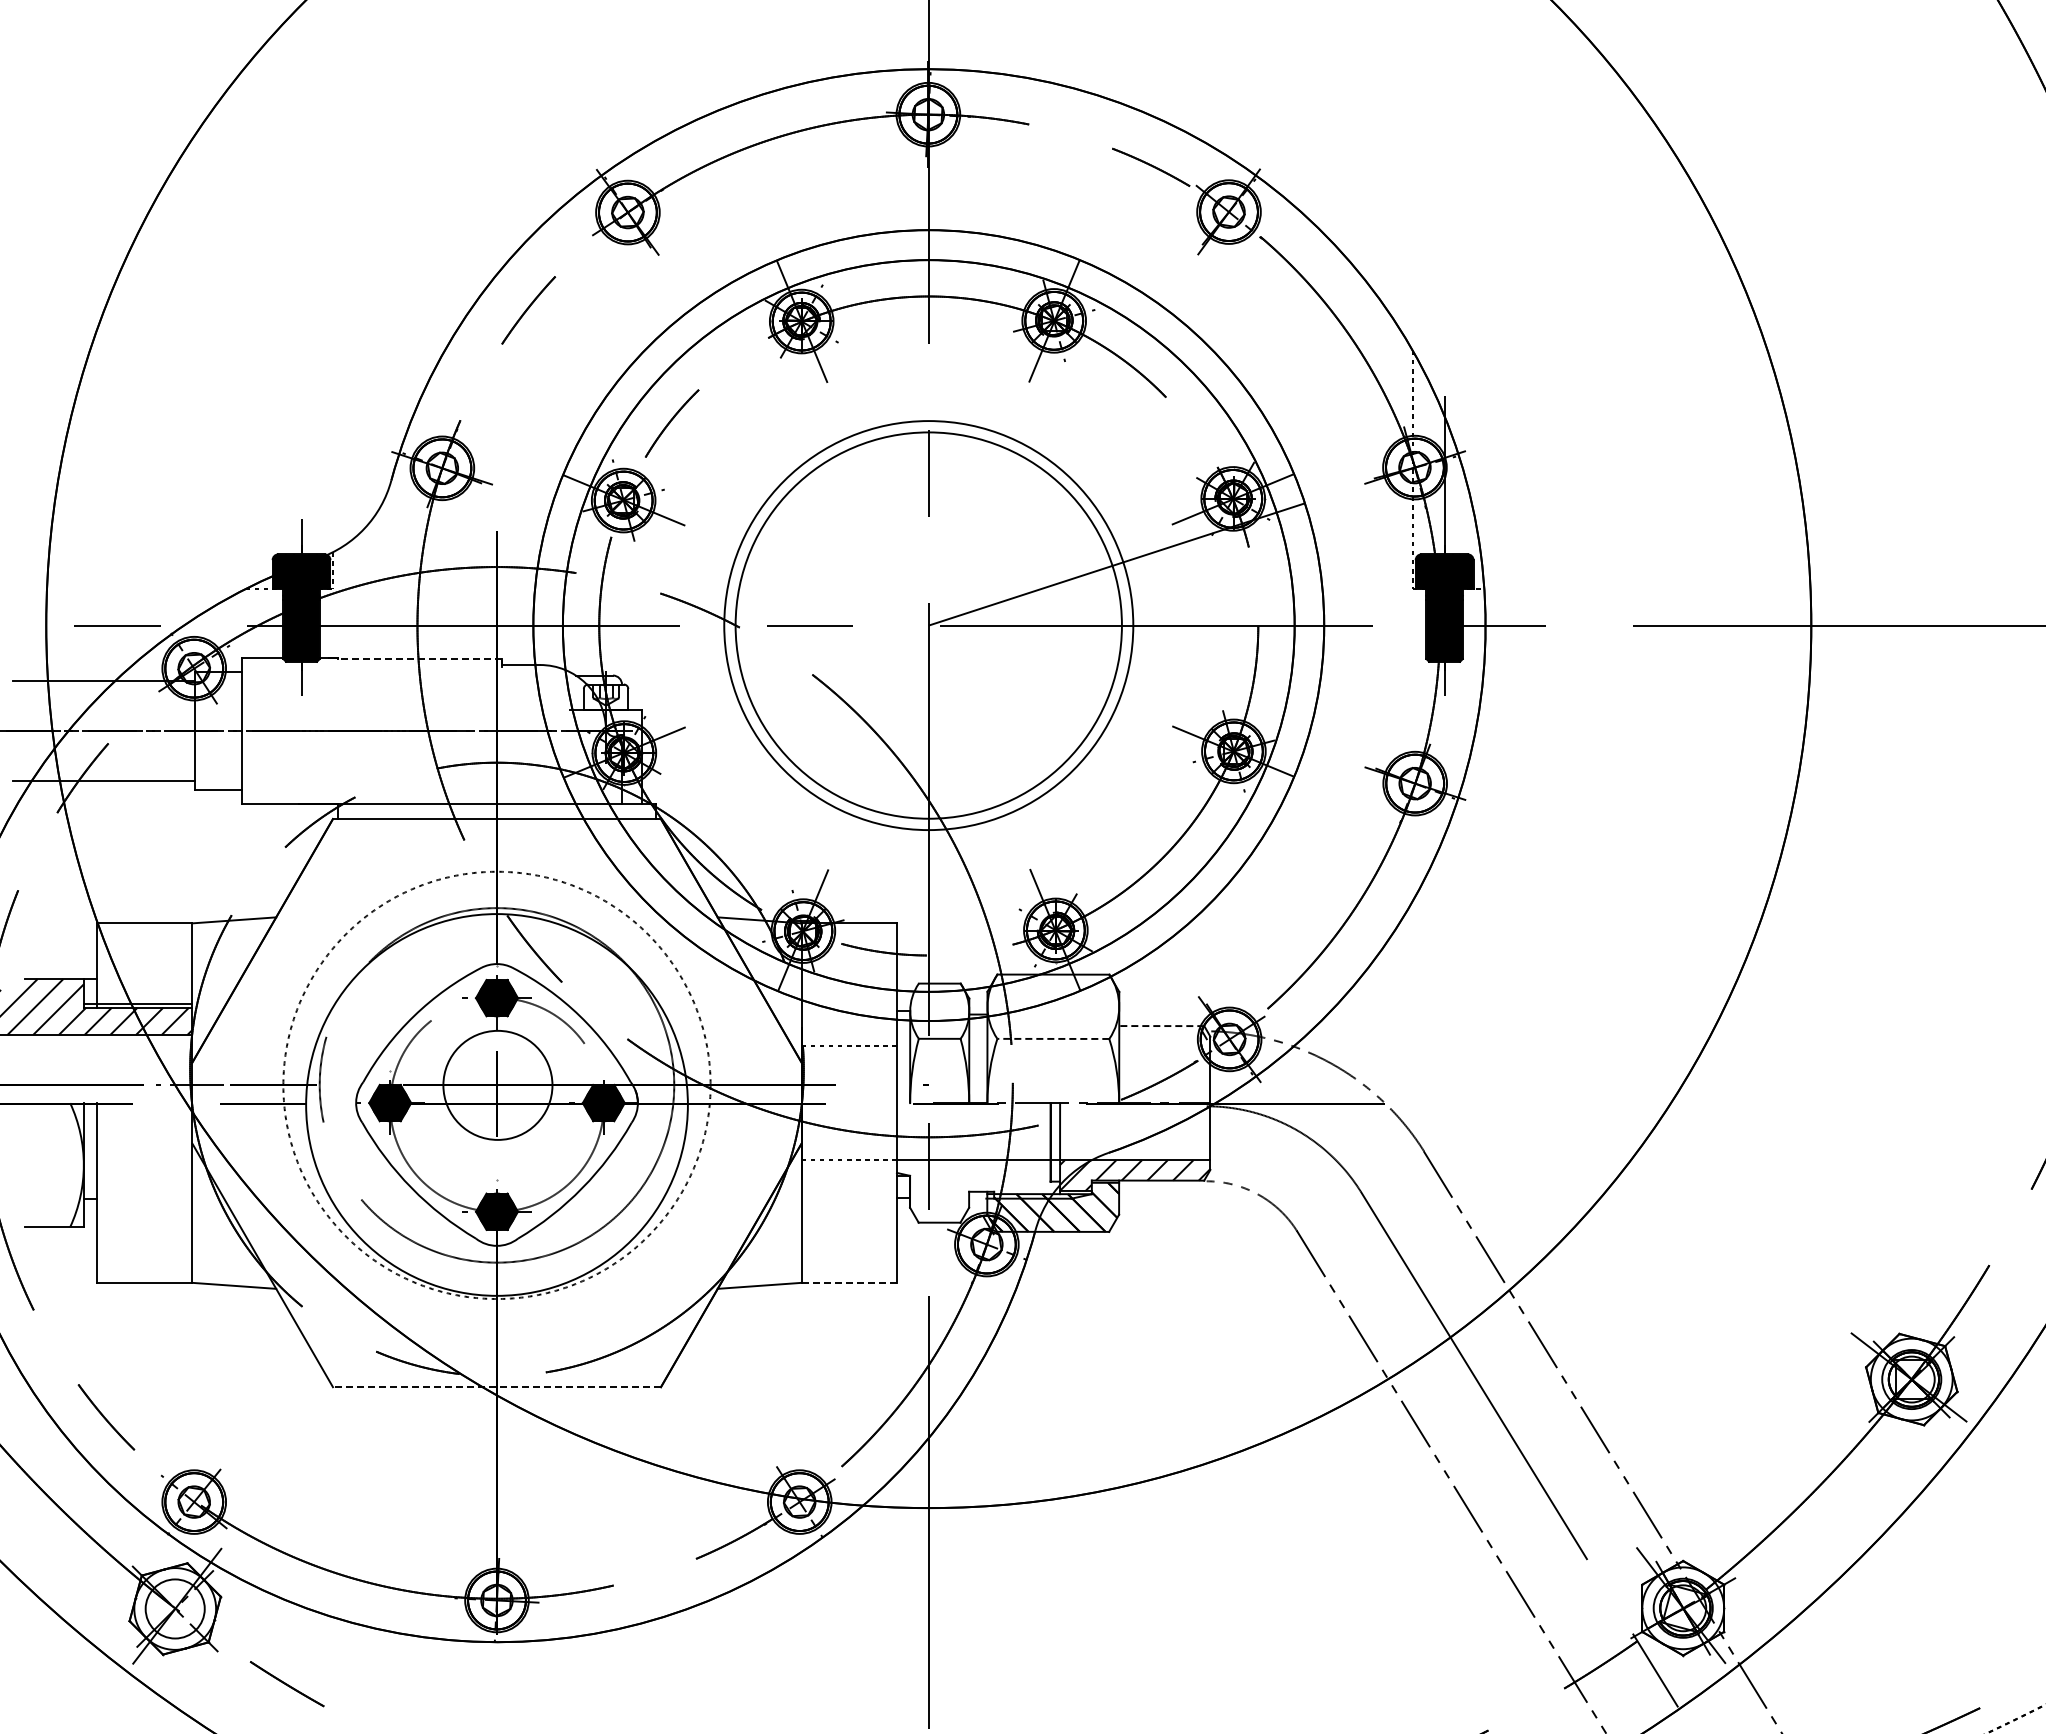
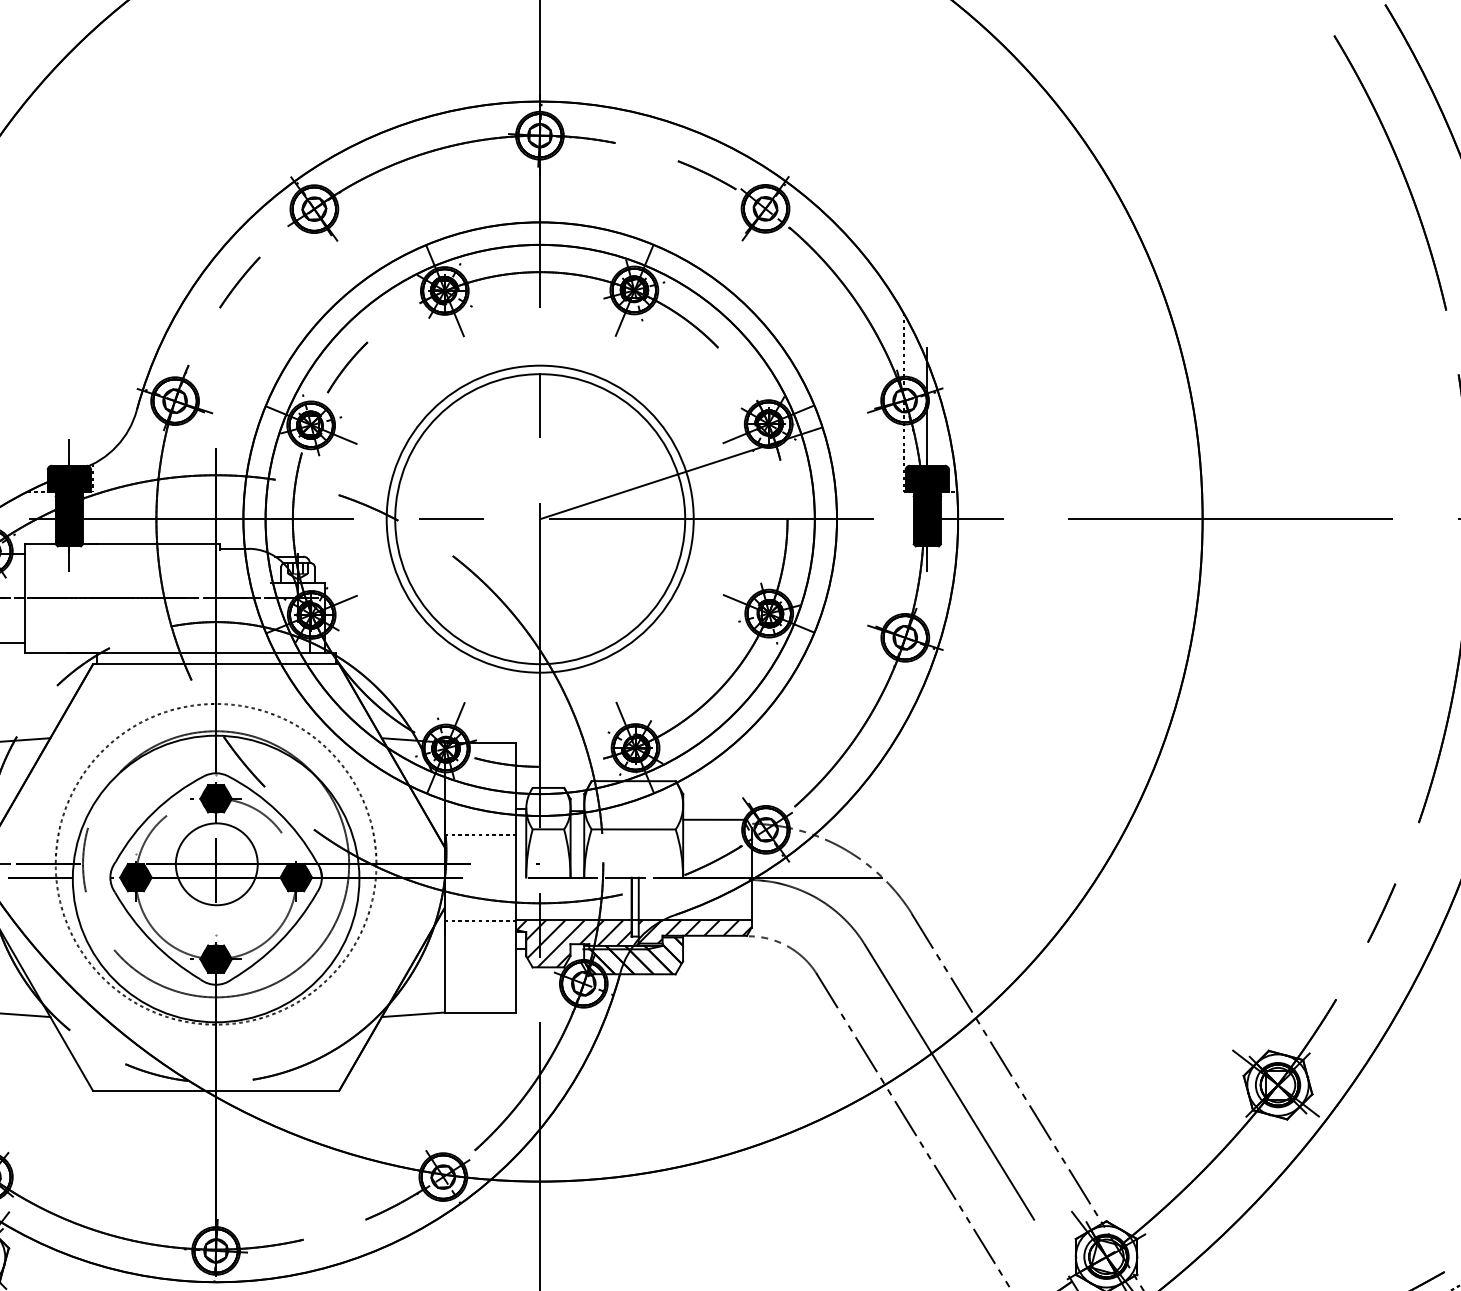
line: (419, 659) -> (157, 544), dashed -> solid
line: (1161, 1026) -> (714, 820), dashed -> solid
line: (1053, 1038) -> (633, 829), dashed -> solid
hatch: (978, 1191) -> (577, 943), added
line: (849, 1282) -> (480, 1012), dashed -> solid
line: (496, 1387) -> (215, 1091), dashed -> solid

